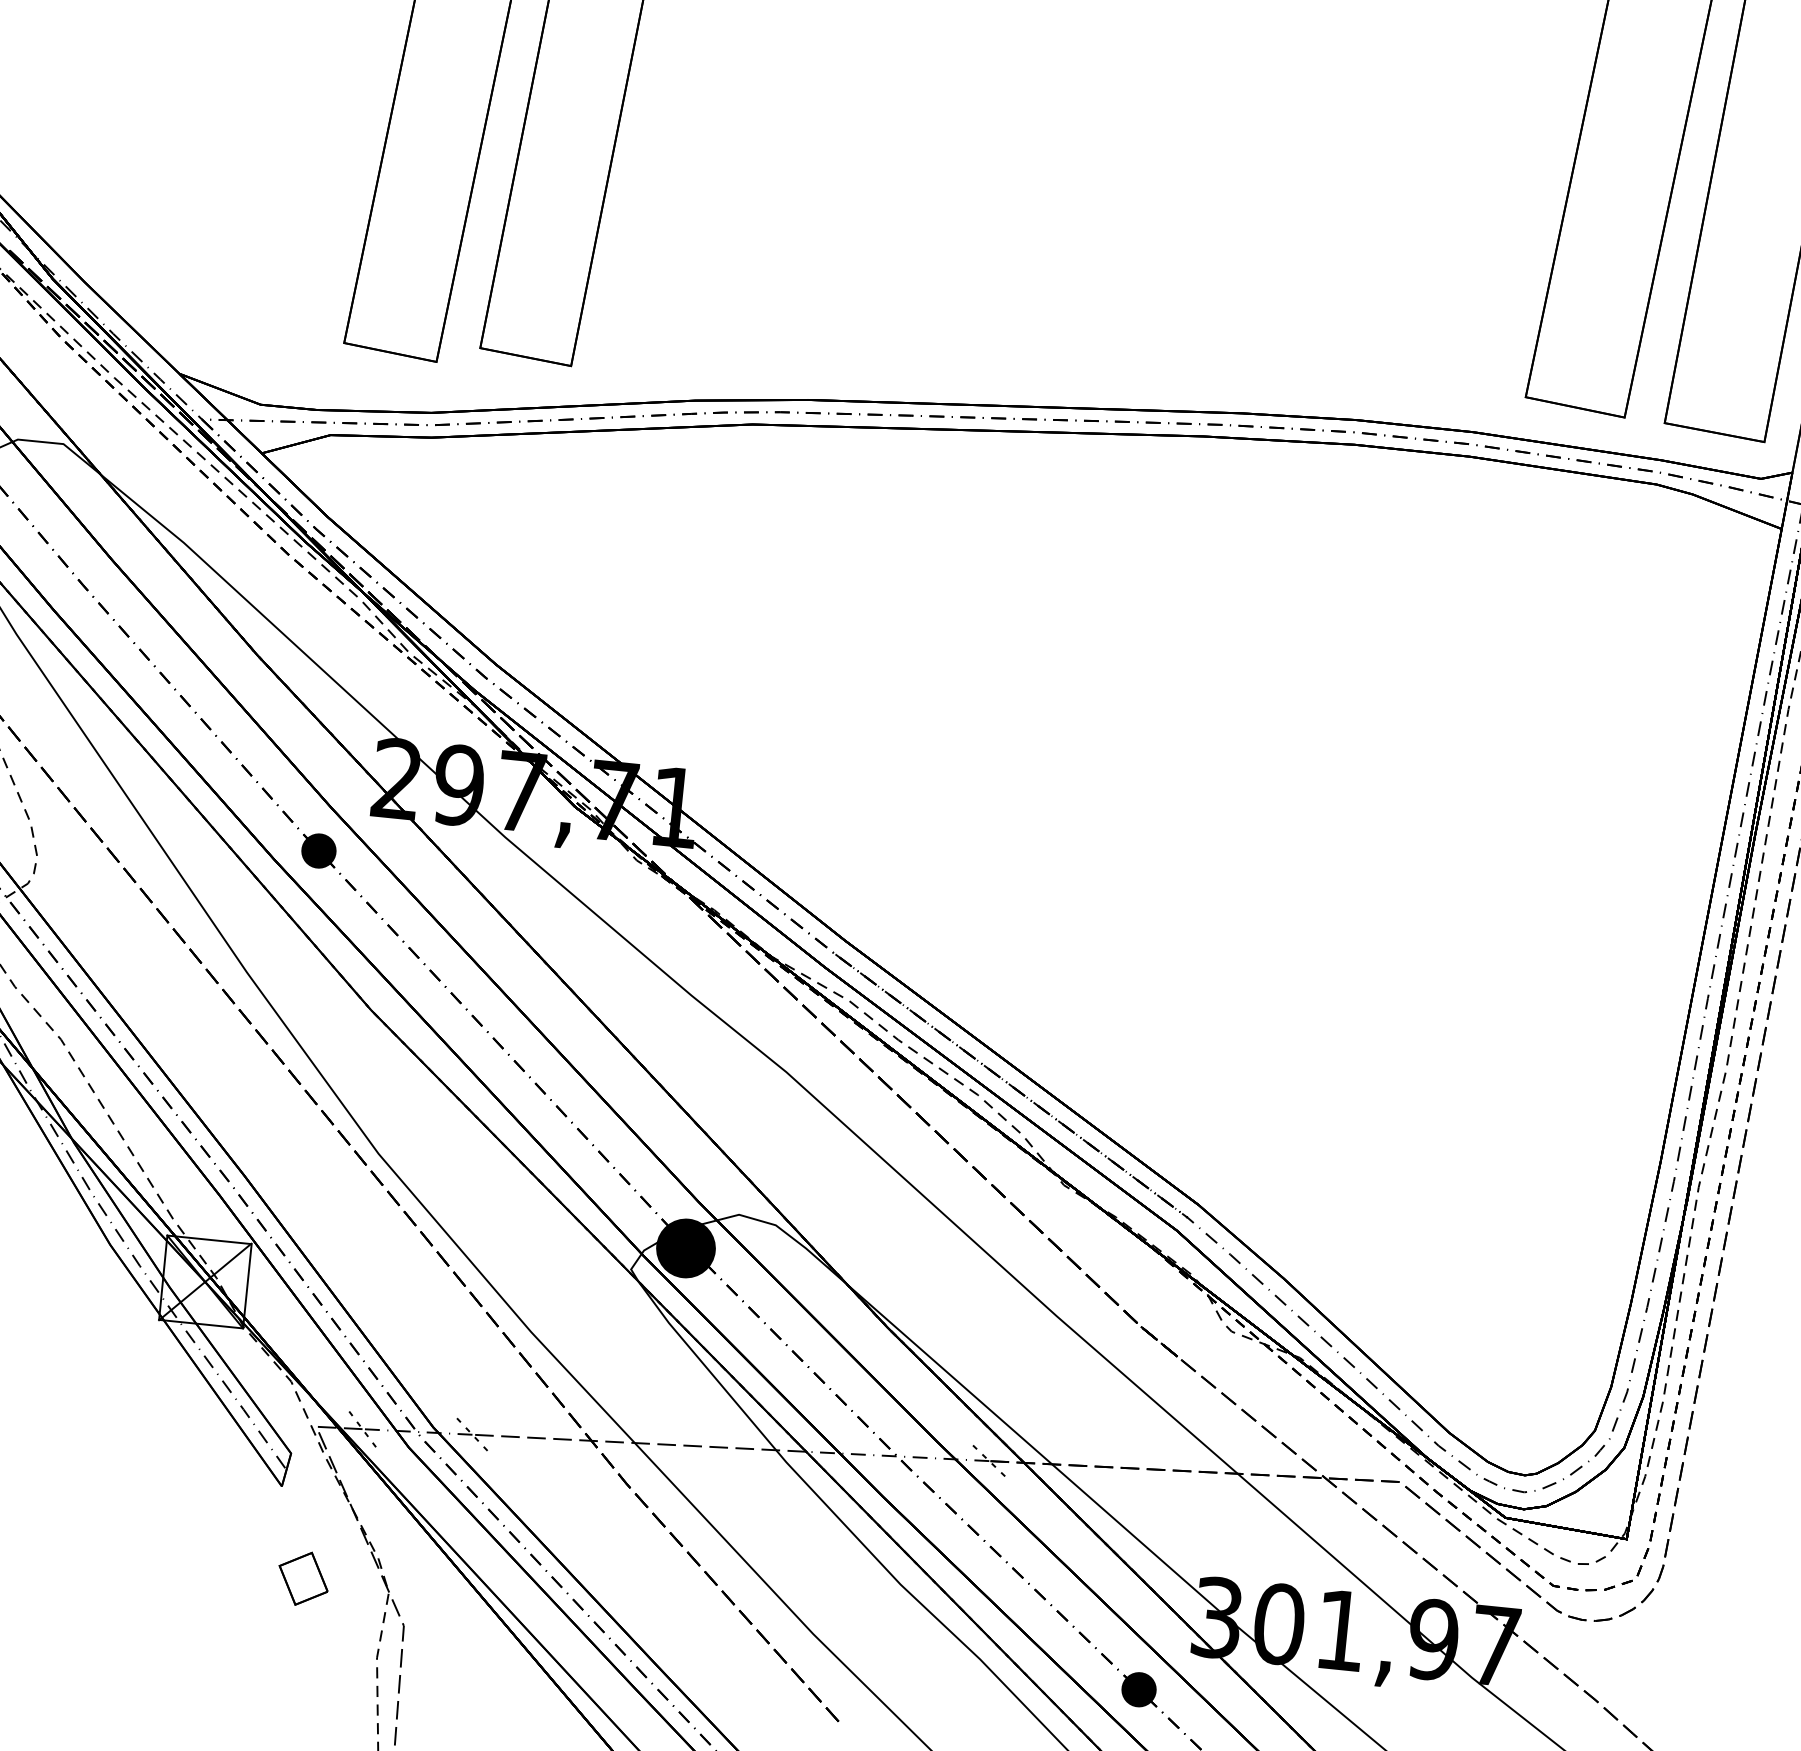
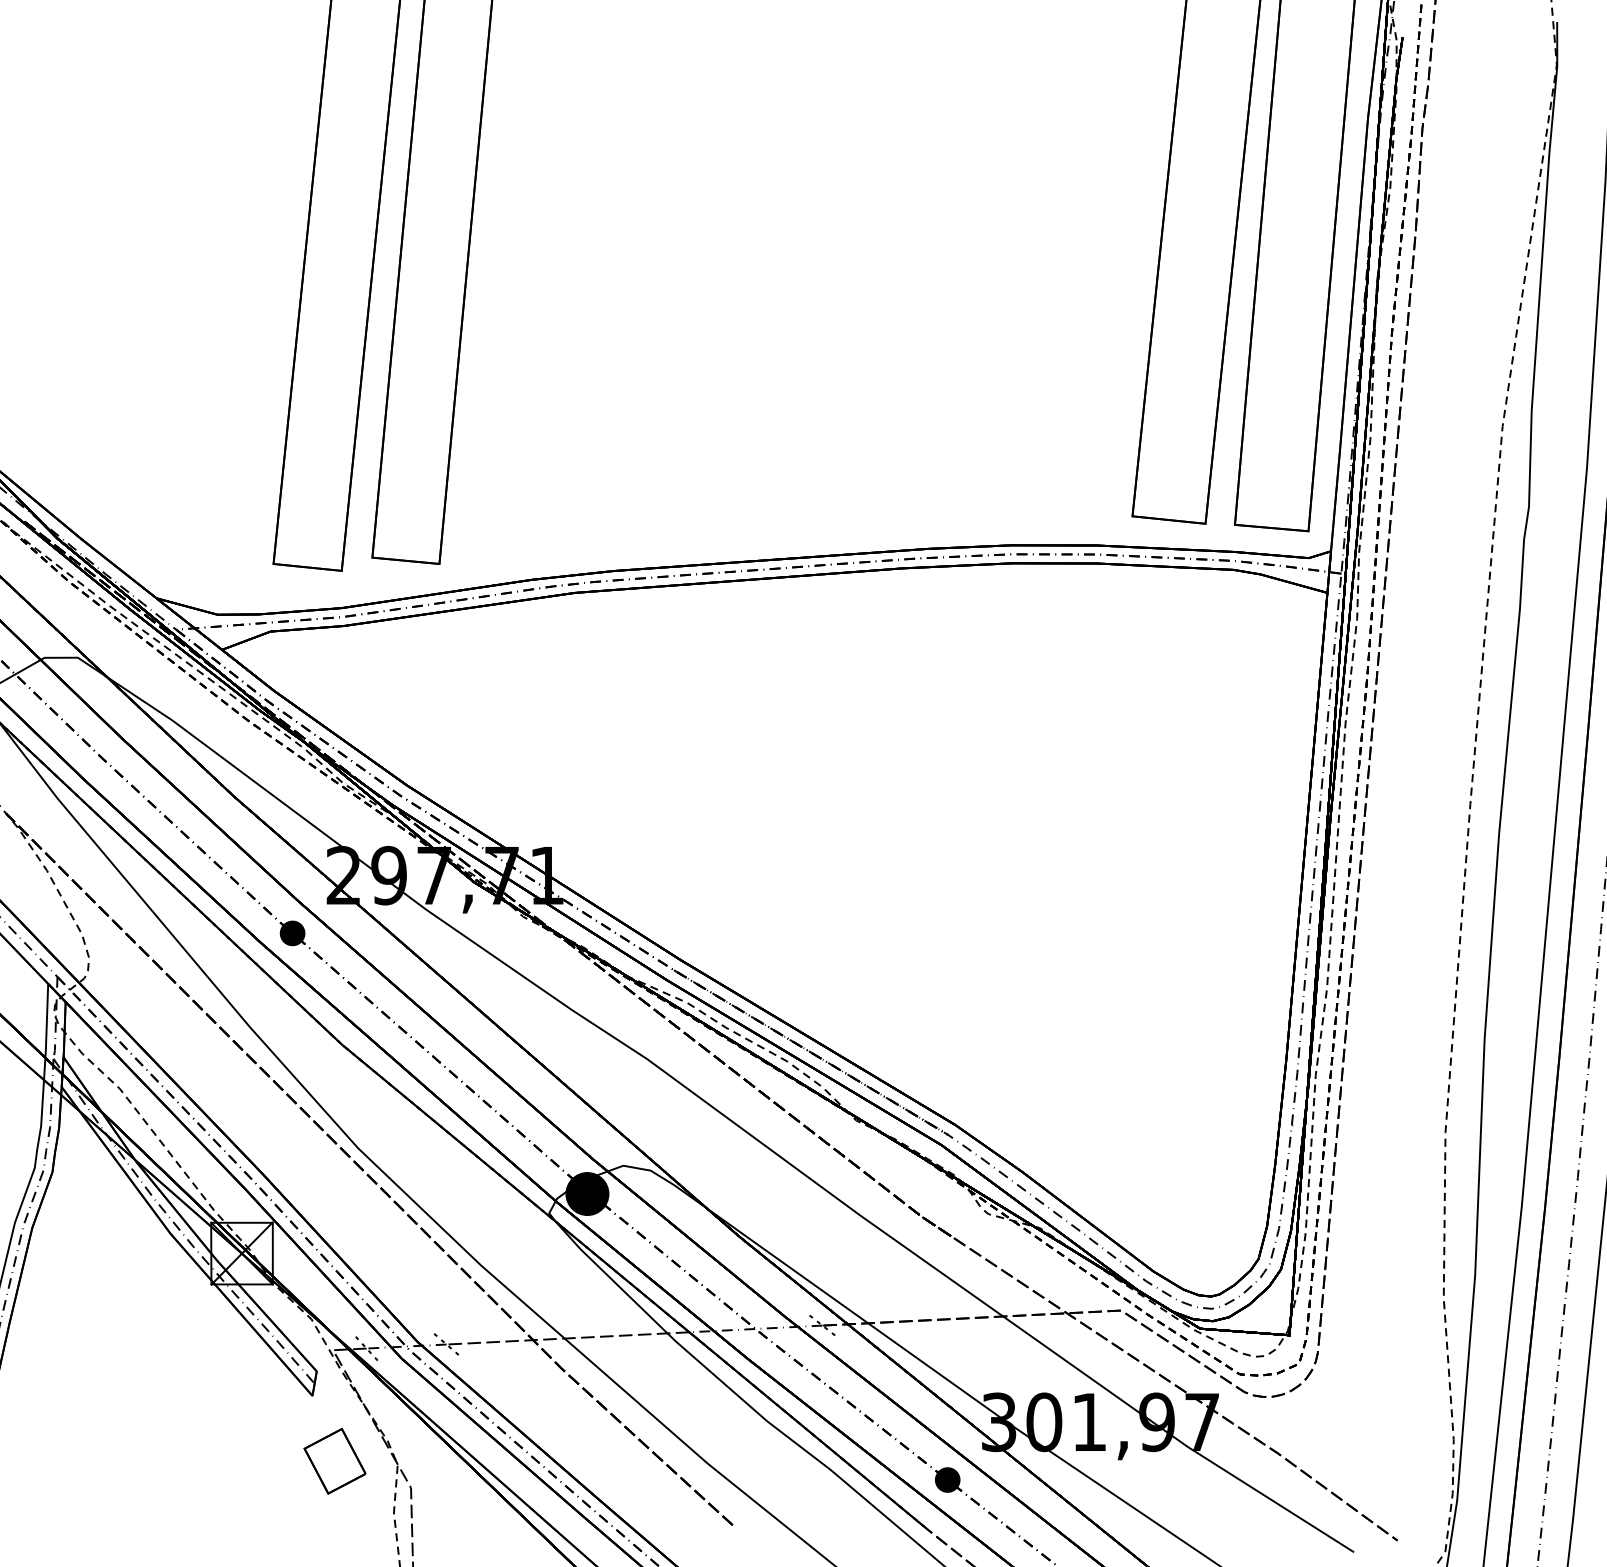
part: (303, 1577) -> (334, 1460), size x1.67

